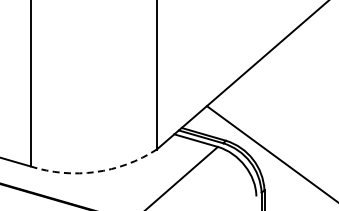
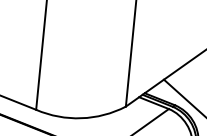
arc: (95, 172) -> (81, 118), dashed -> solid

